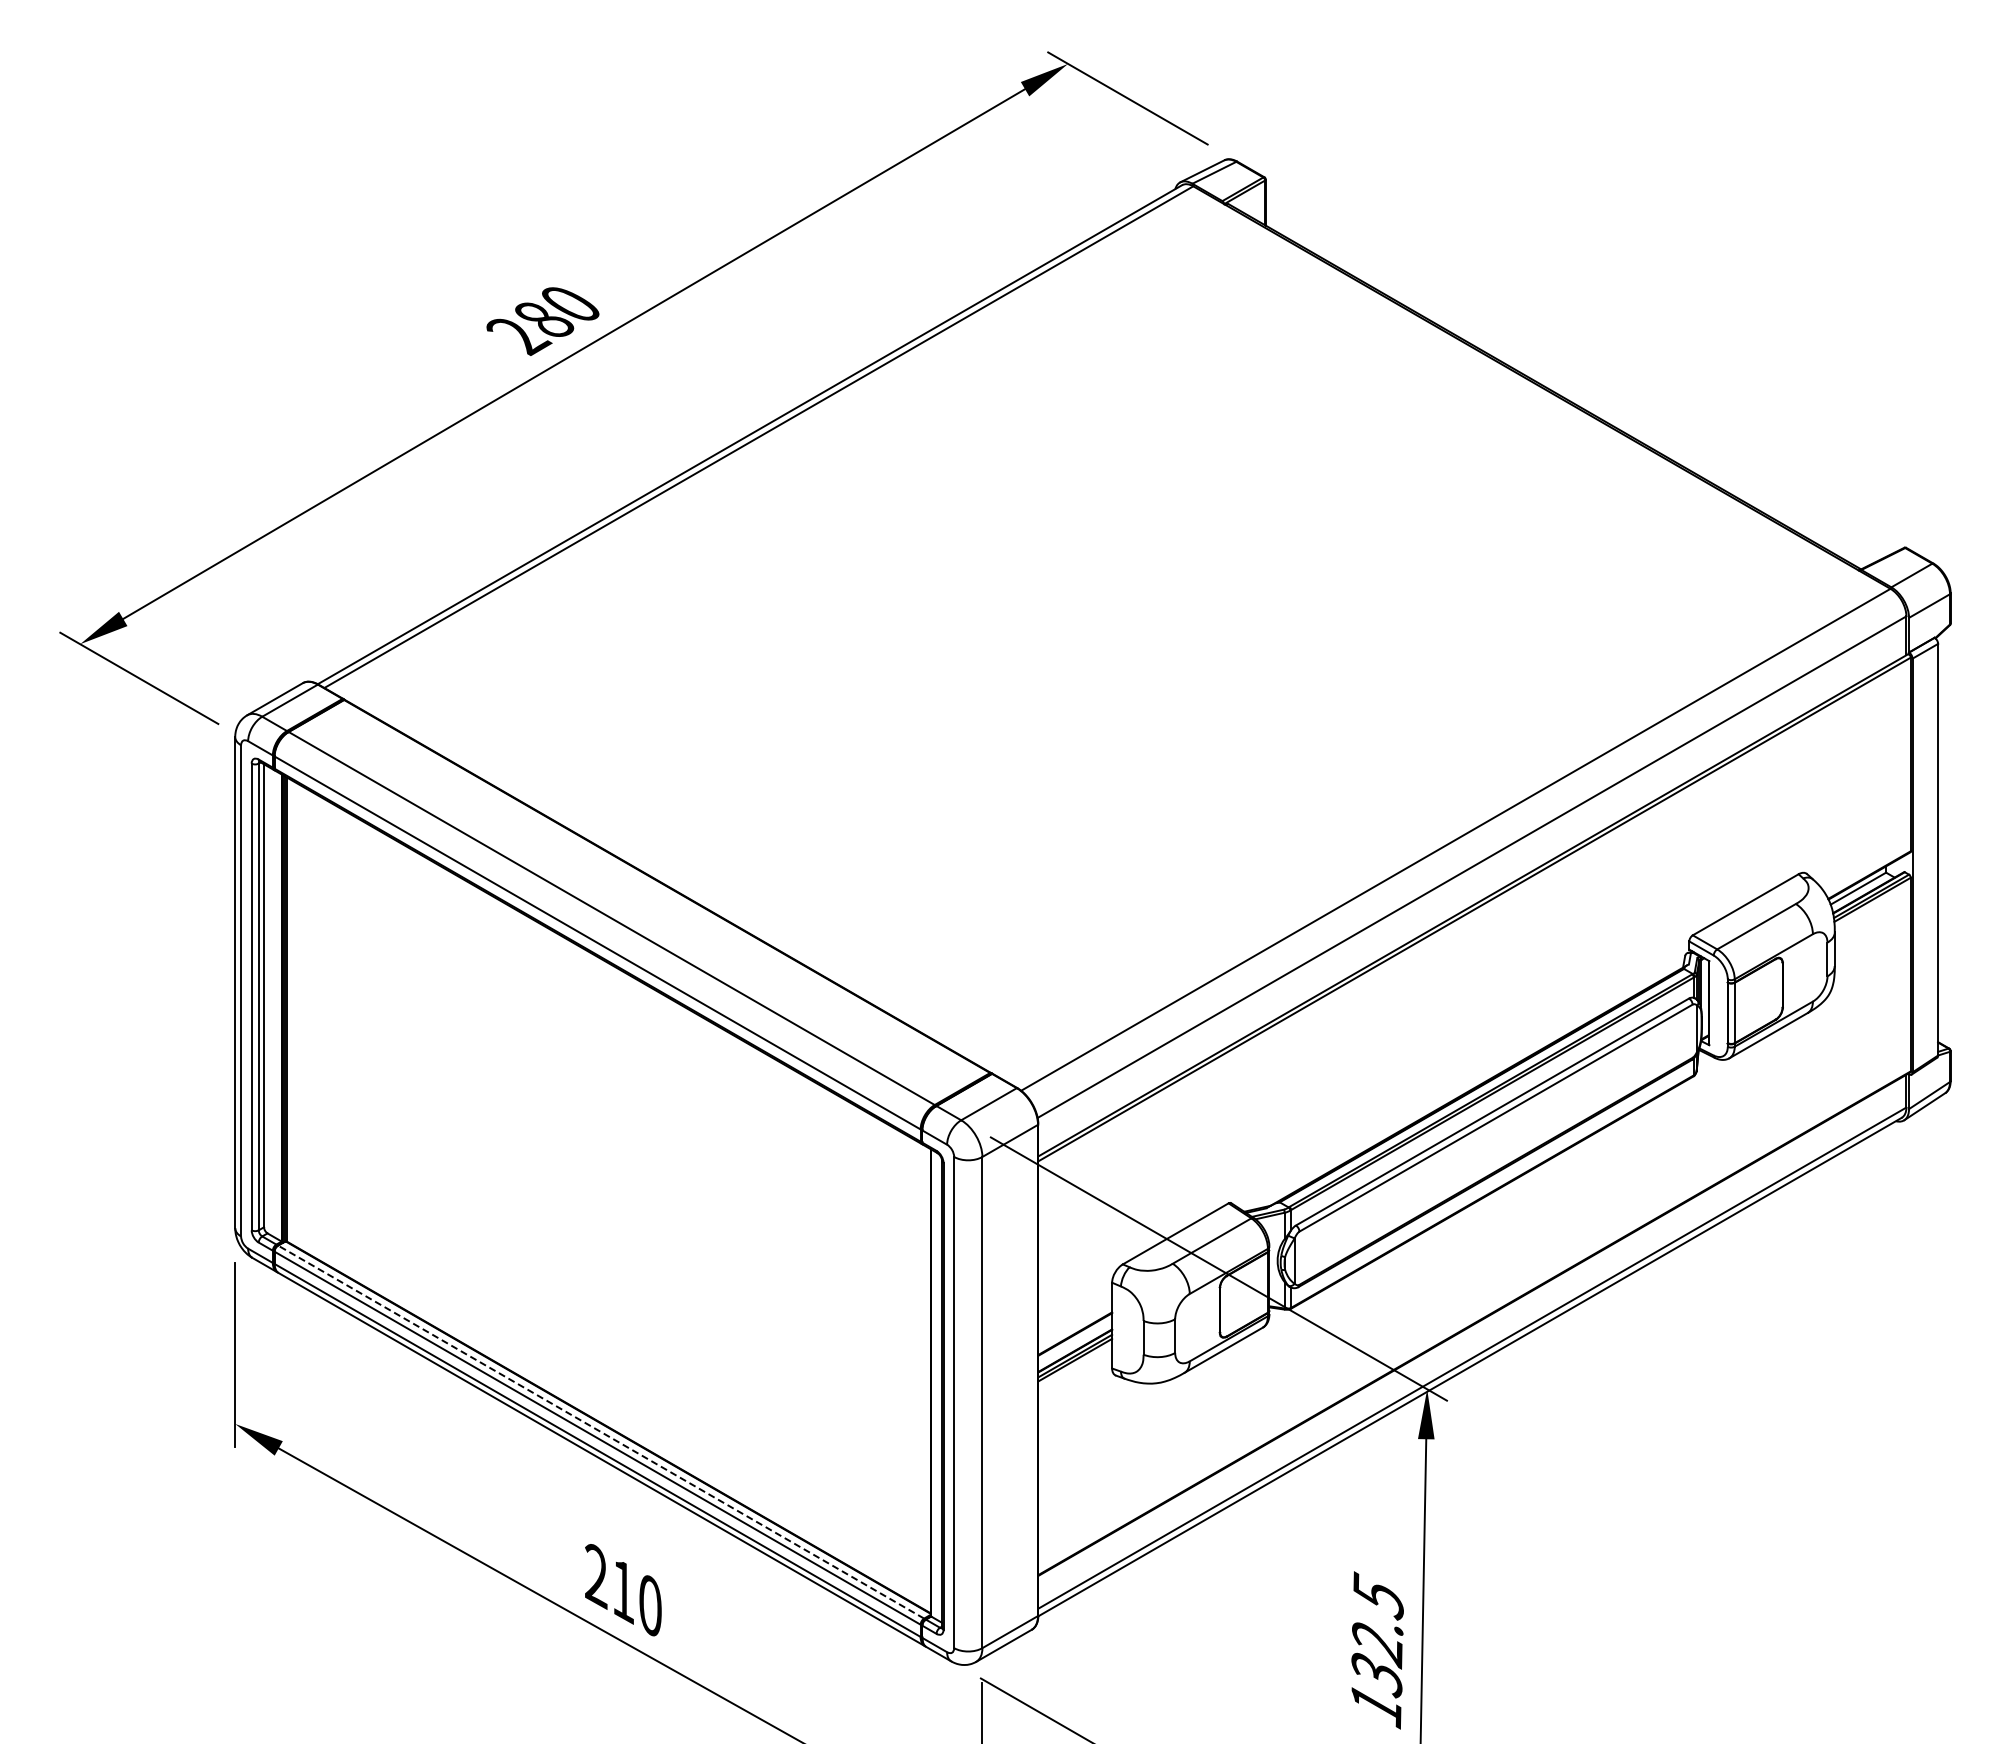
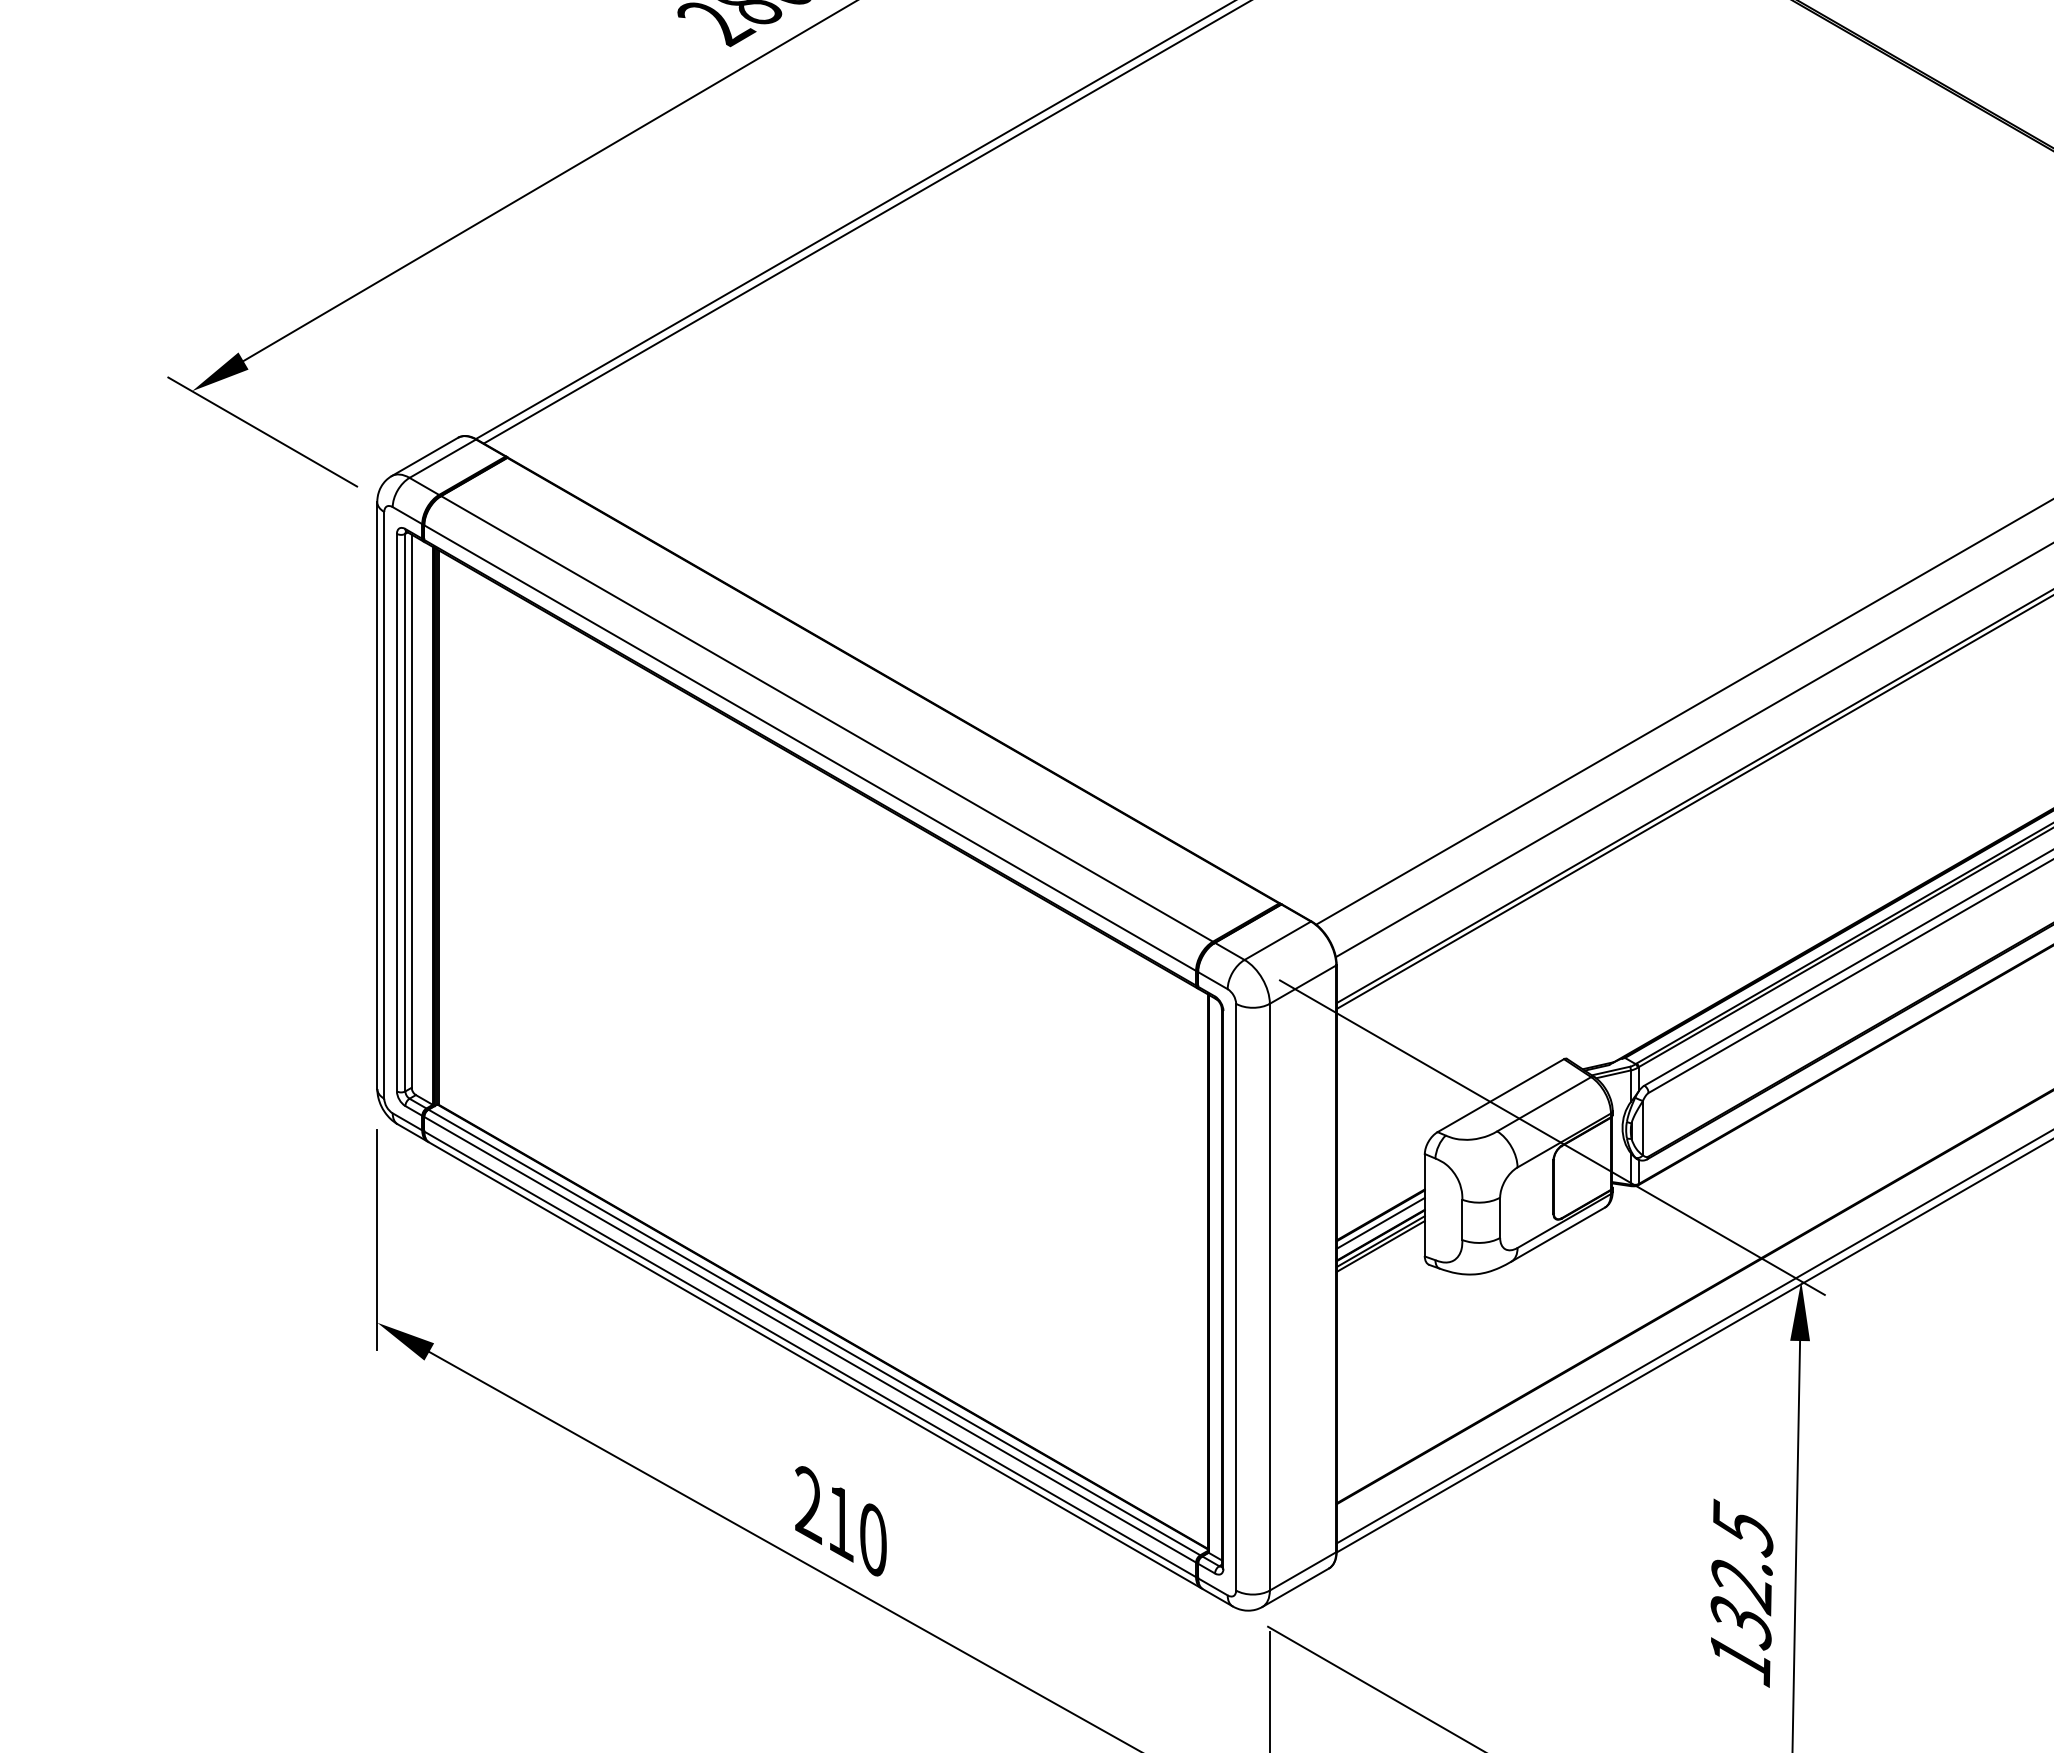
line: (1075, 1340) -> (1381, 1223), added
line: (601, 1432) -> (814, 1332), dashed -> solid

